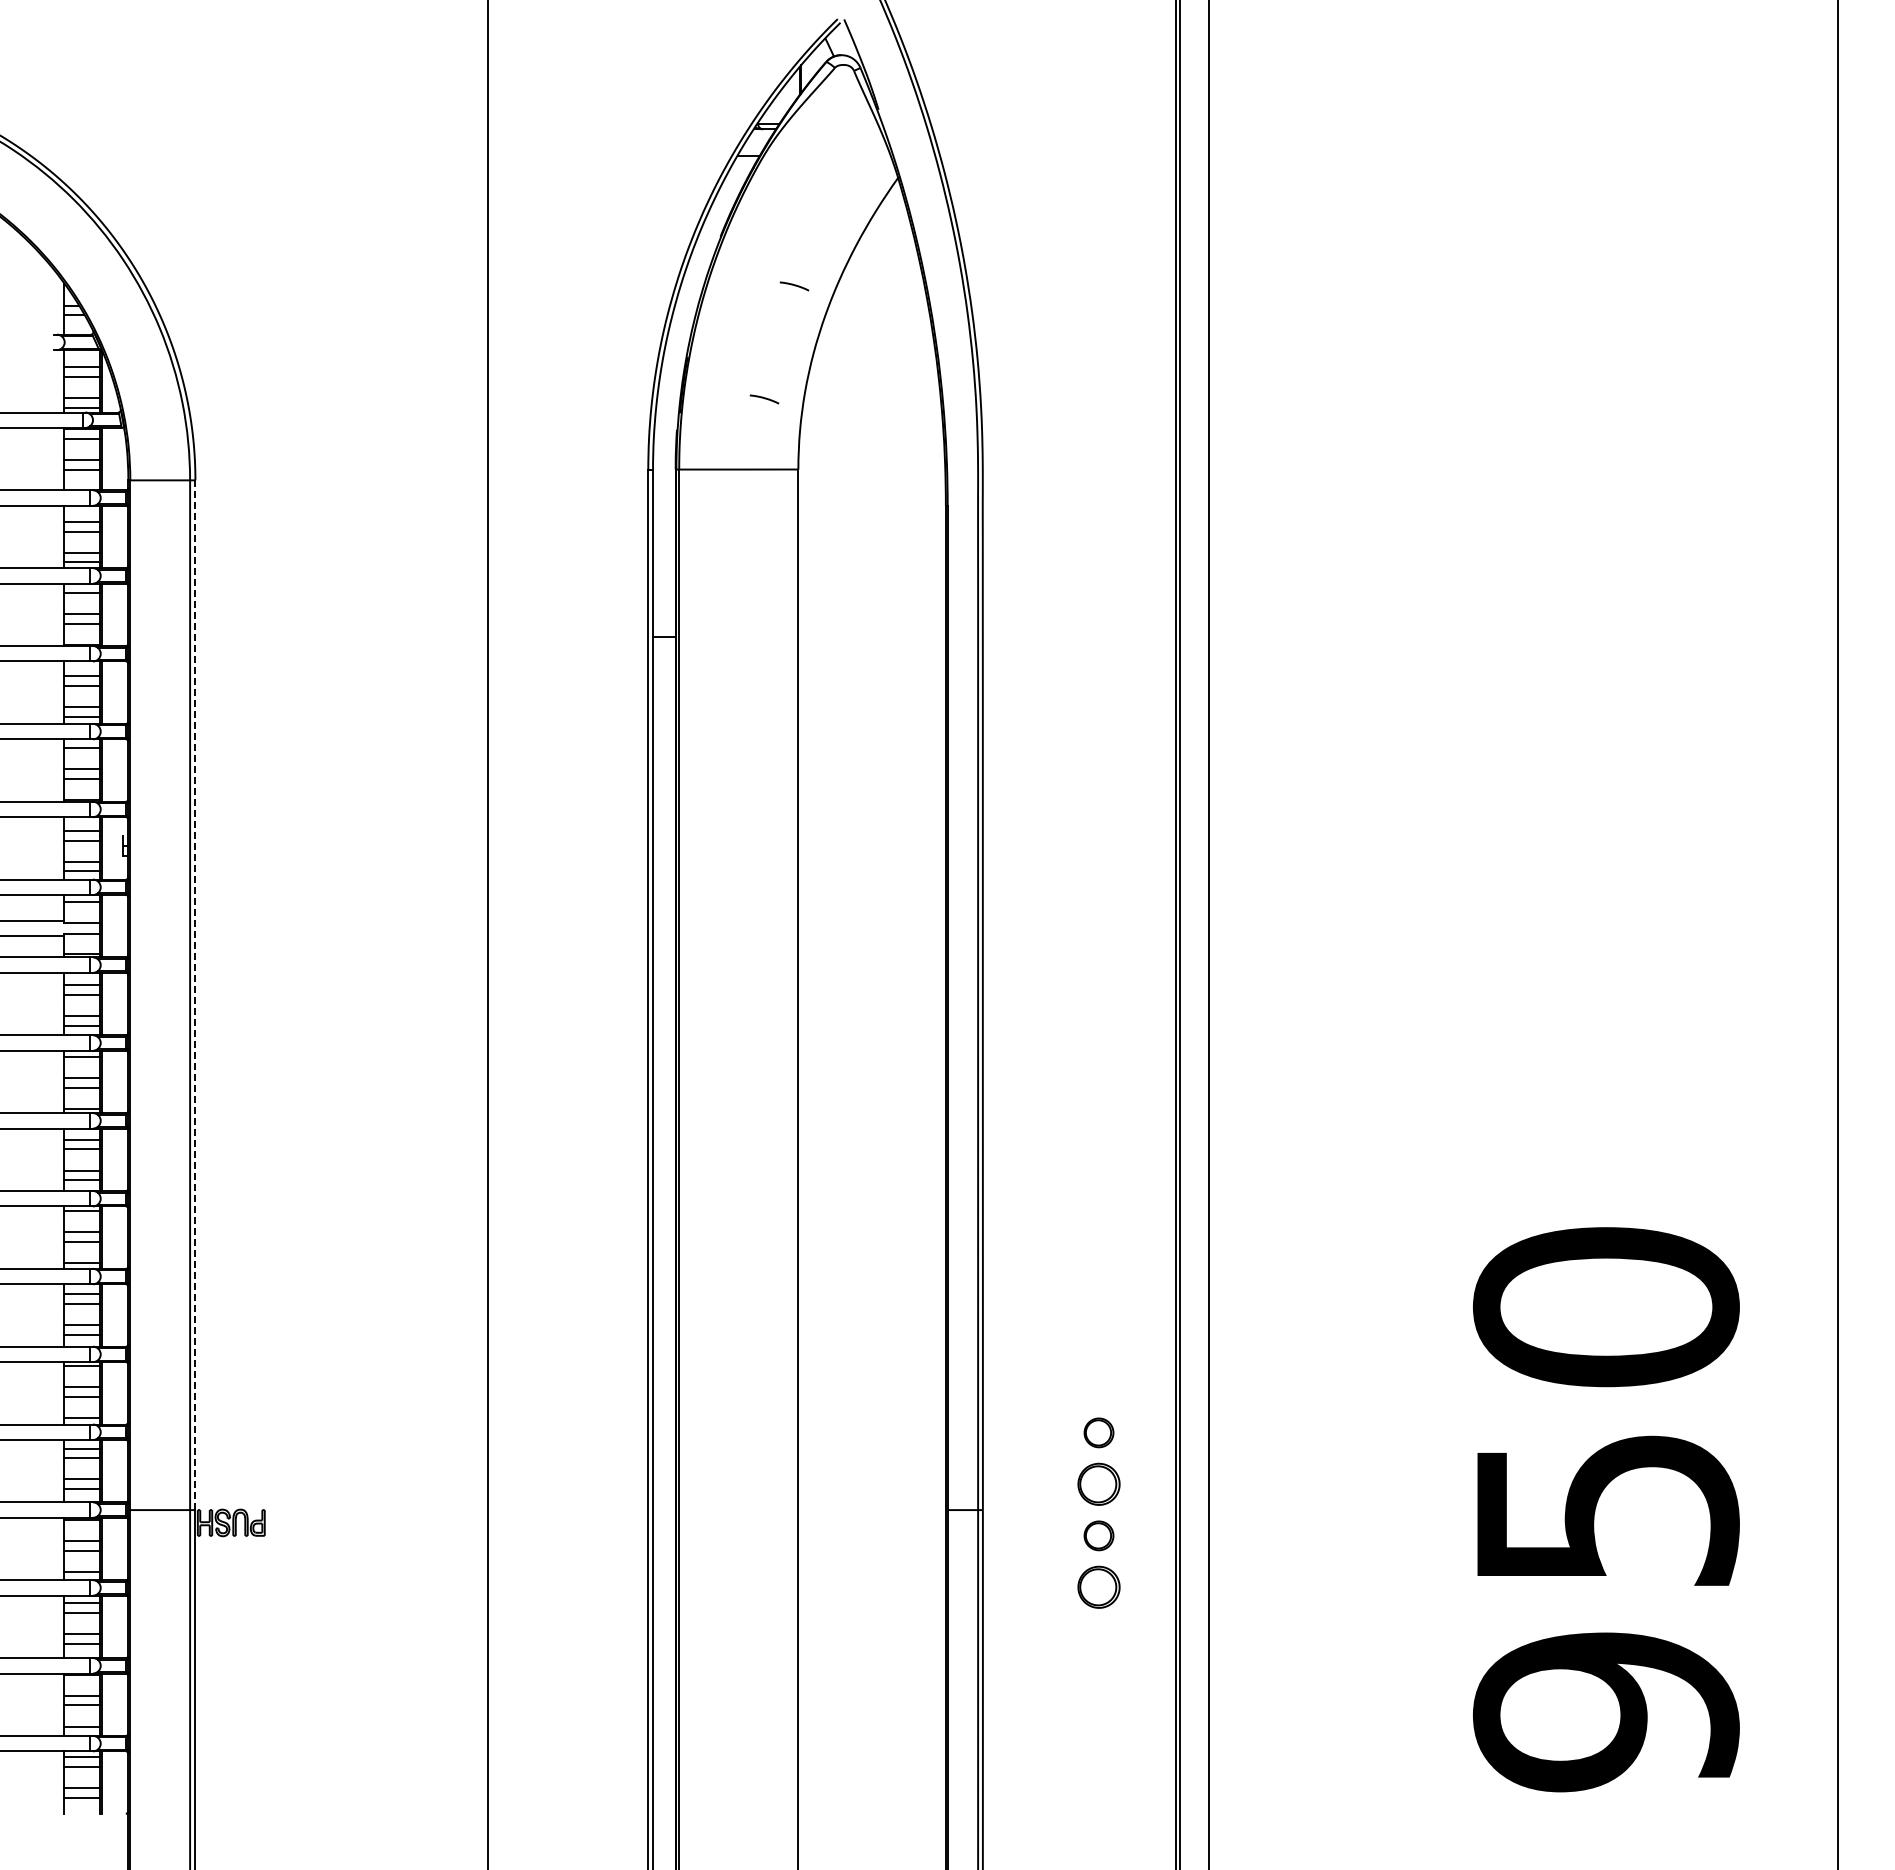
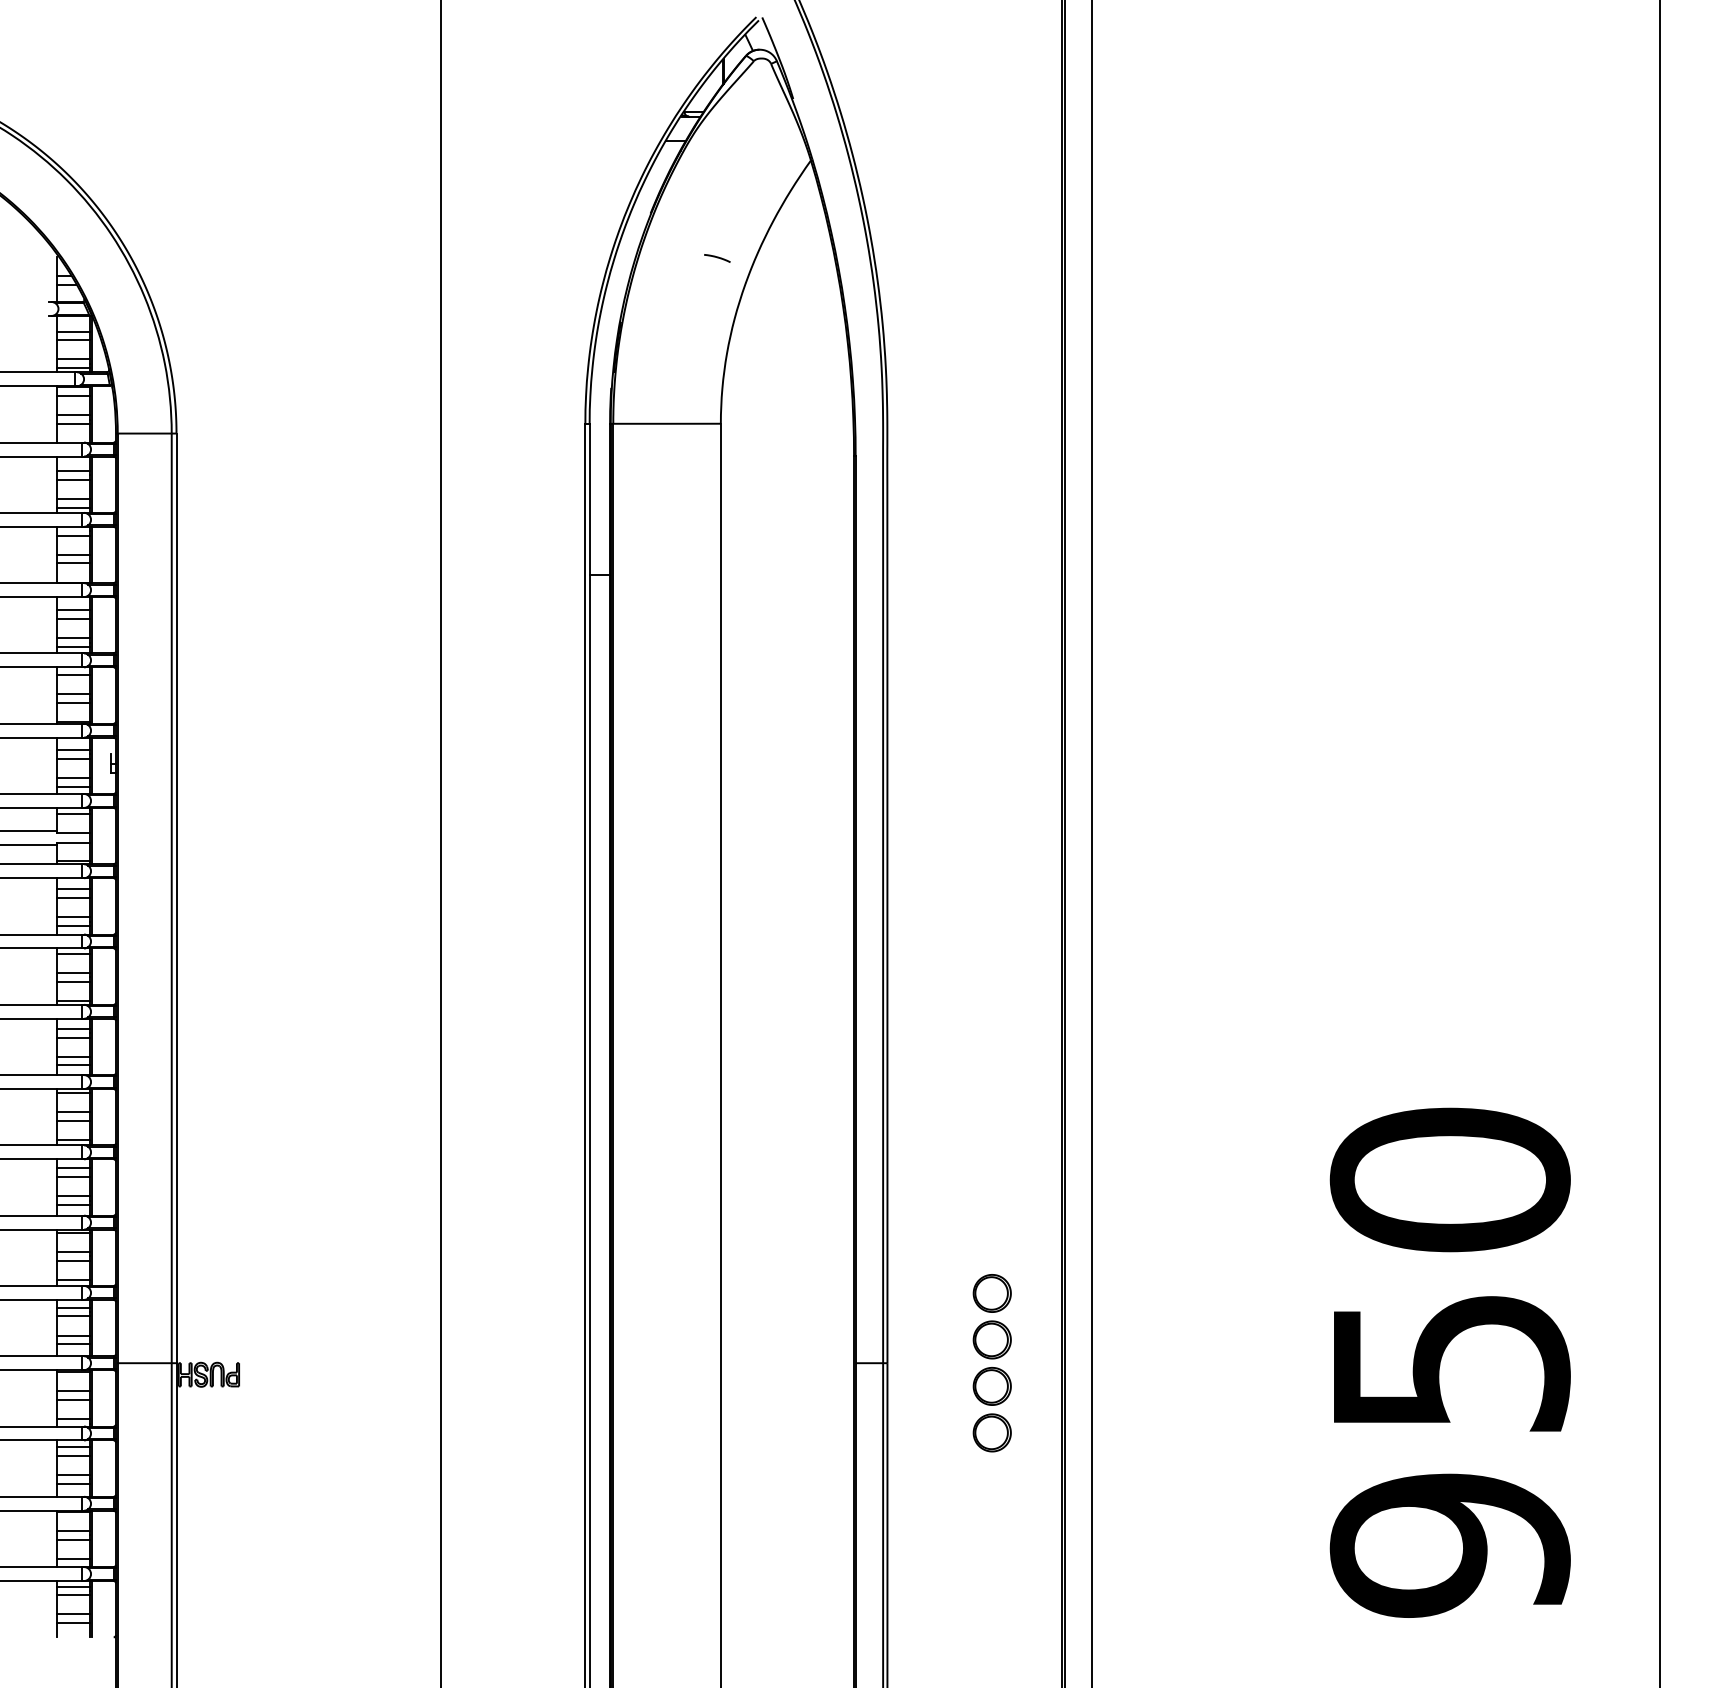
curve: (764, 399) -> (690, 360), removed
line: (195, 995) -> (176, 898), dashed -> solid
part: (1098, 1432) -> (991, 1293), size x1.43
part: (1098, 1535) -> (991, 1386), size x1.43

